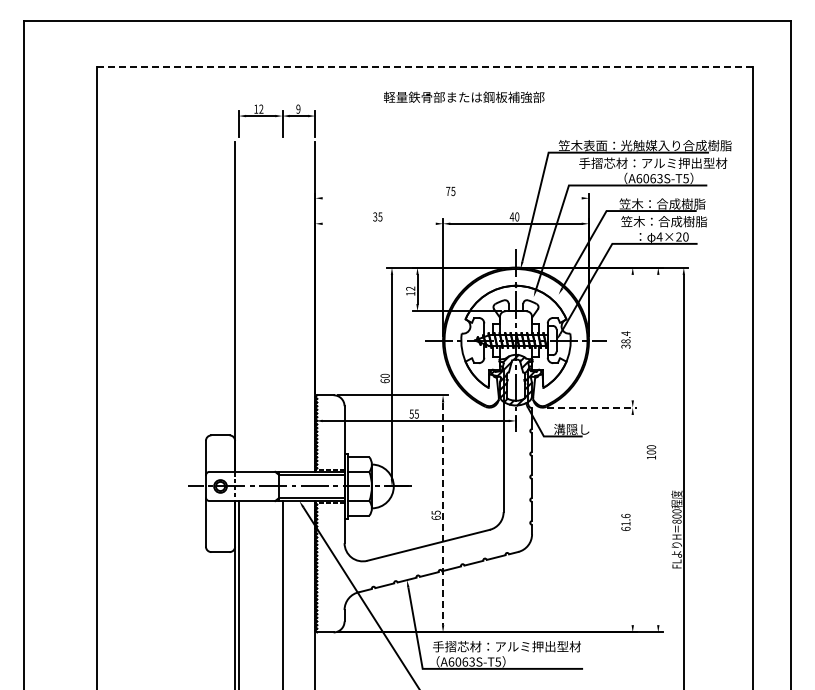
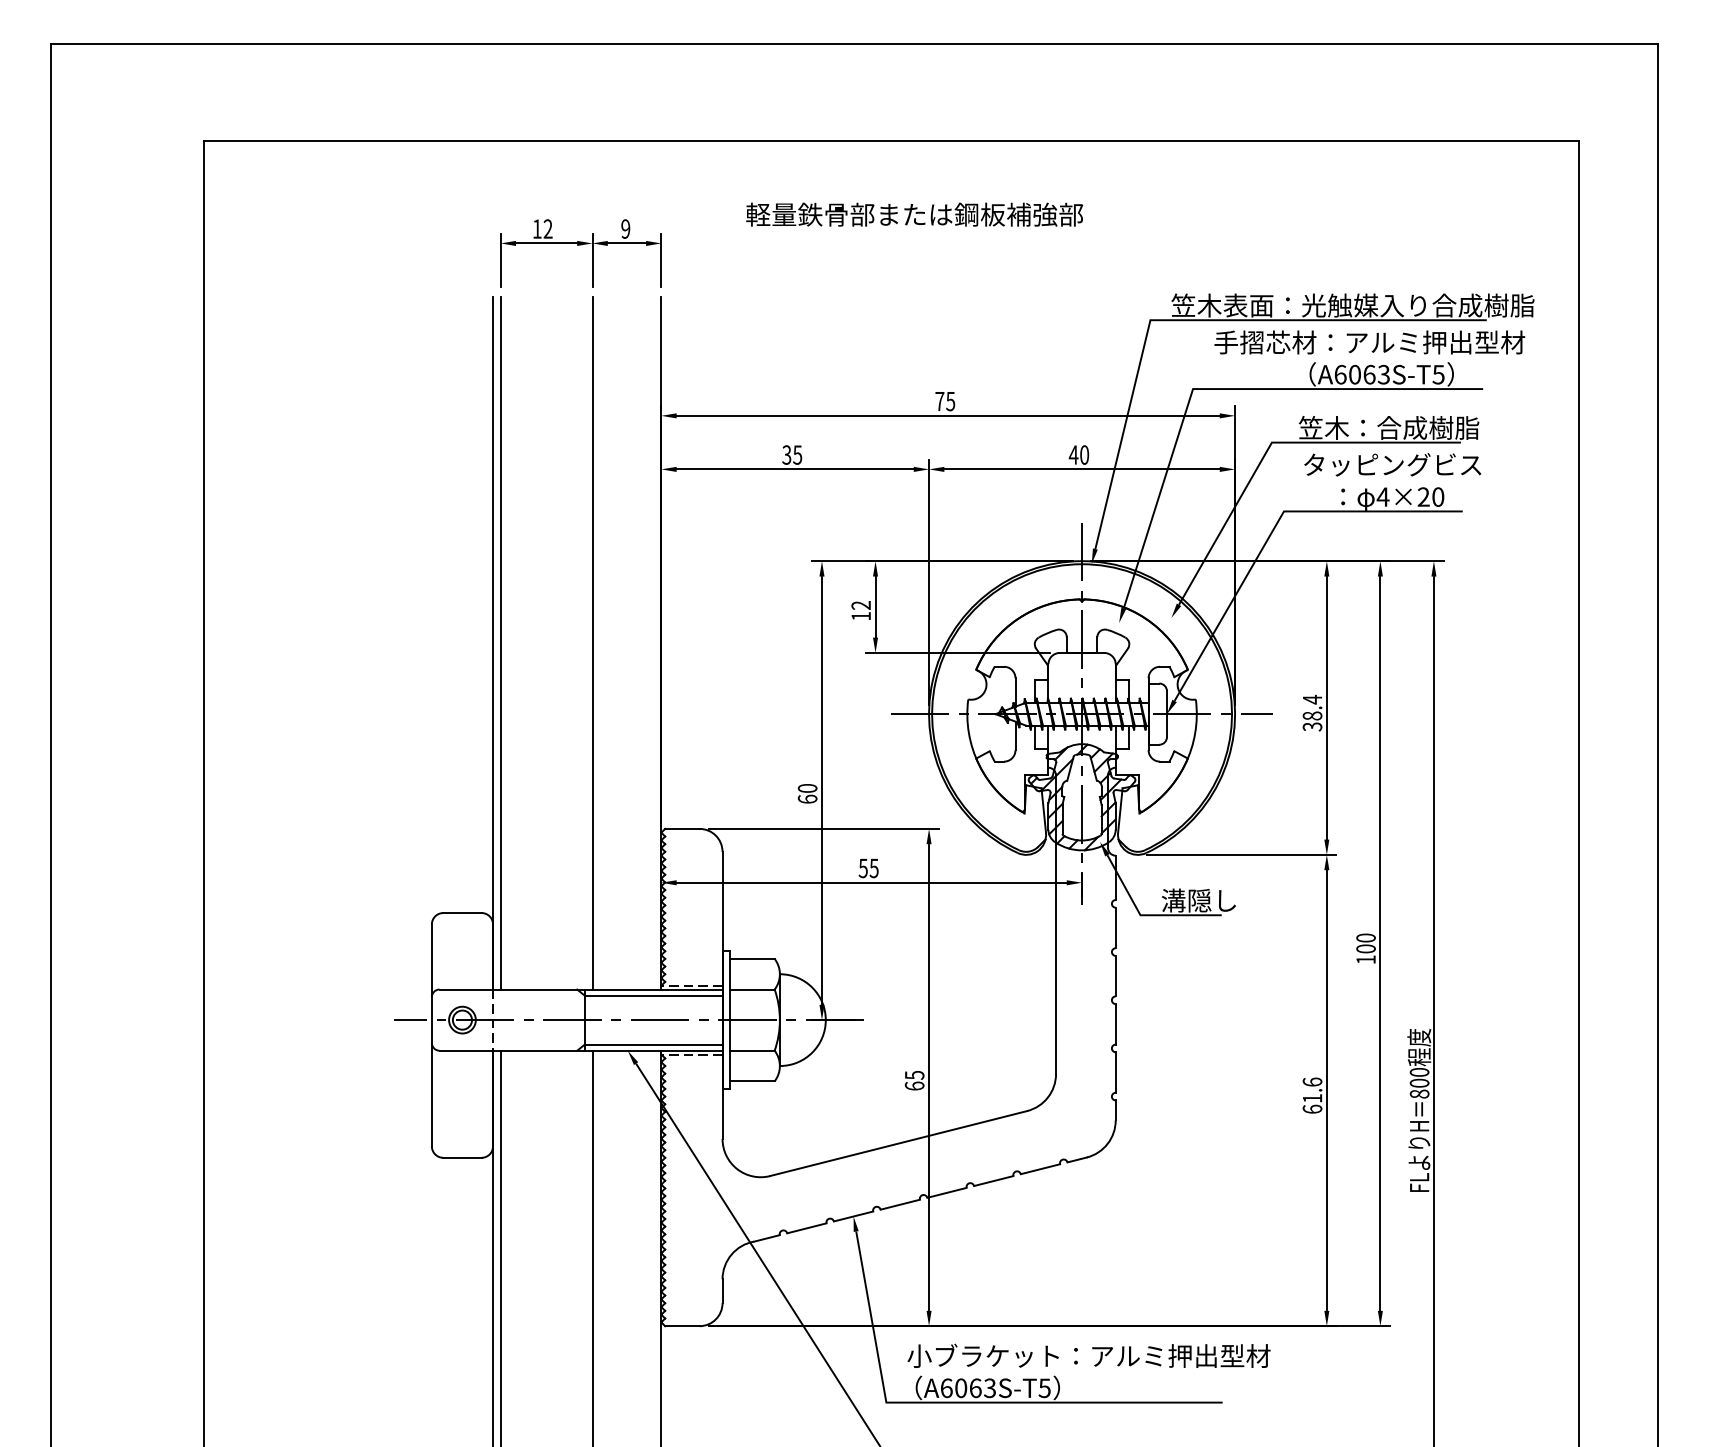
line: (425, 66) -> (892, 139), dashed -> solid
text: (464, 96) -> (915, 212), moved
line: (451, 198) -> (946, 416), added
text: (664, 221) -> (1393, 464), 笠木：合成樹脂 -> タッピングビス
line: (378, 223) -> (793, 468), added
line: (238, 306) -> (500, 642), added
line: (282, 306) -> (592, 642), added
line: (632, 337) -> (1326, 707), added
line: (592, 407) -> (1242, 854), dashed -> solid
line: (658, 449) -> (1380, 942), added
line: (443, 514) -> (929, 1078), dashed -> solid
line: (632, 519) -> (1326, 1089), added
text: (519, 646) -> (1089, 1355), 手摺芯材：アルミ押出型材 -> 小ブラケット：アルミ押出型材

